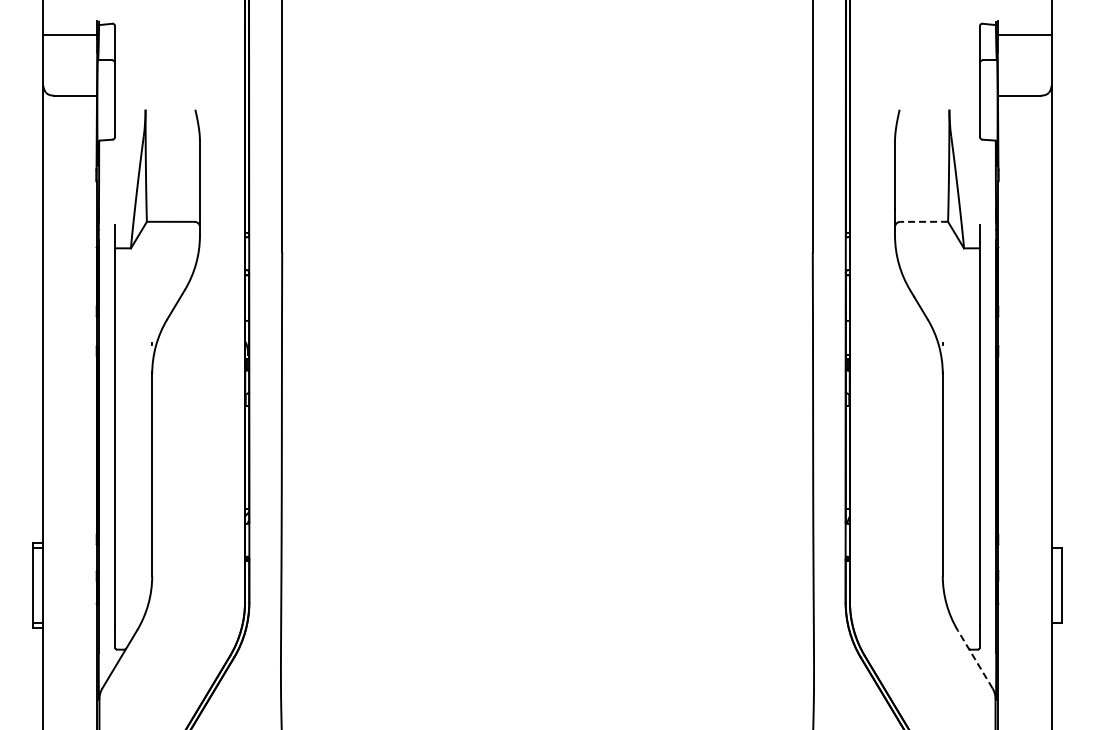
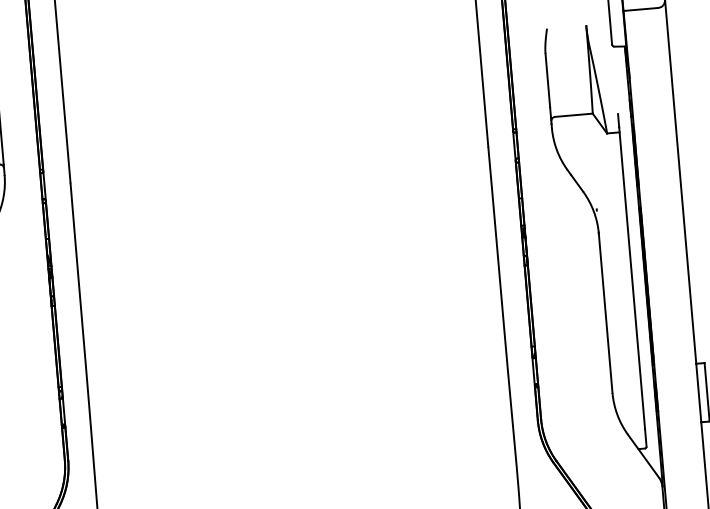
line: (924, 221) -> (574, 114), dashed -> solid
line: (975, 659) -> (643, 456), dashed -> solid

